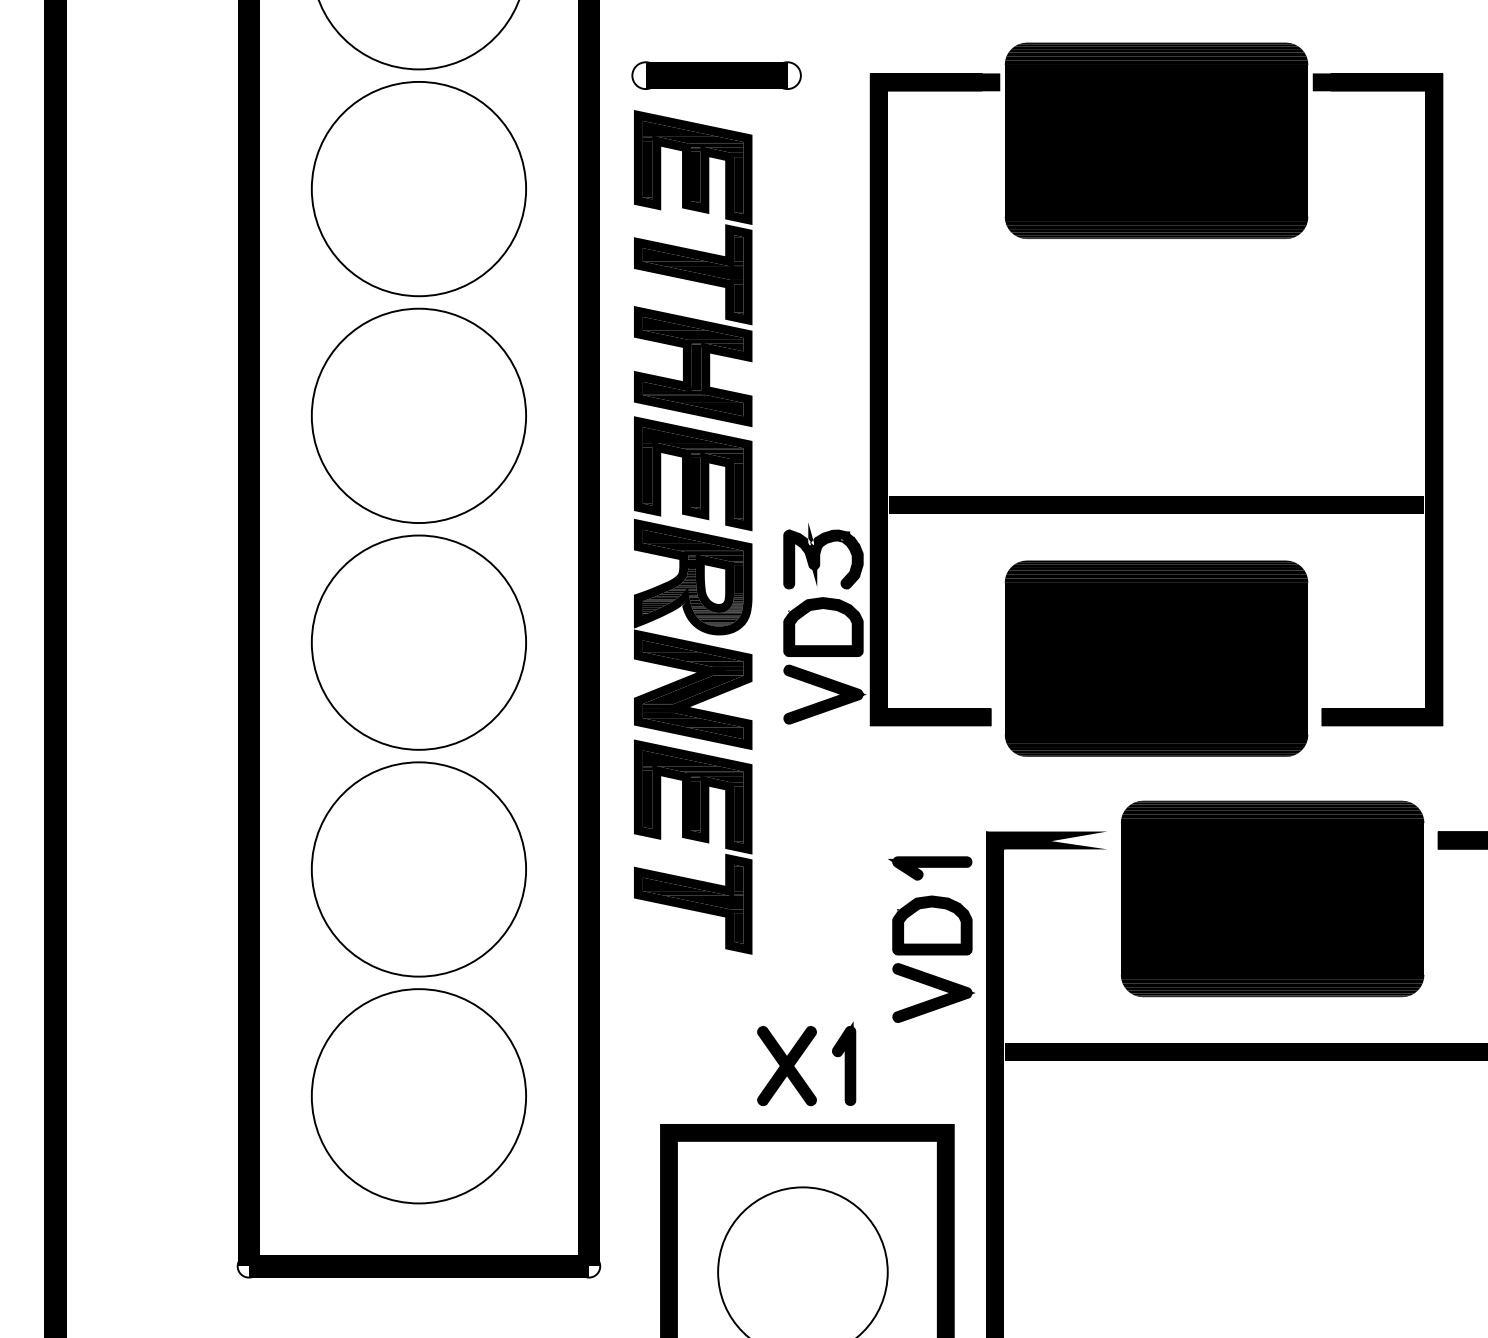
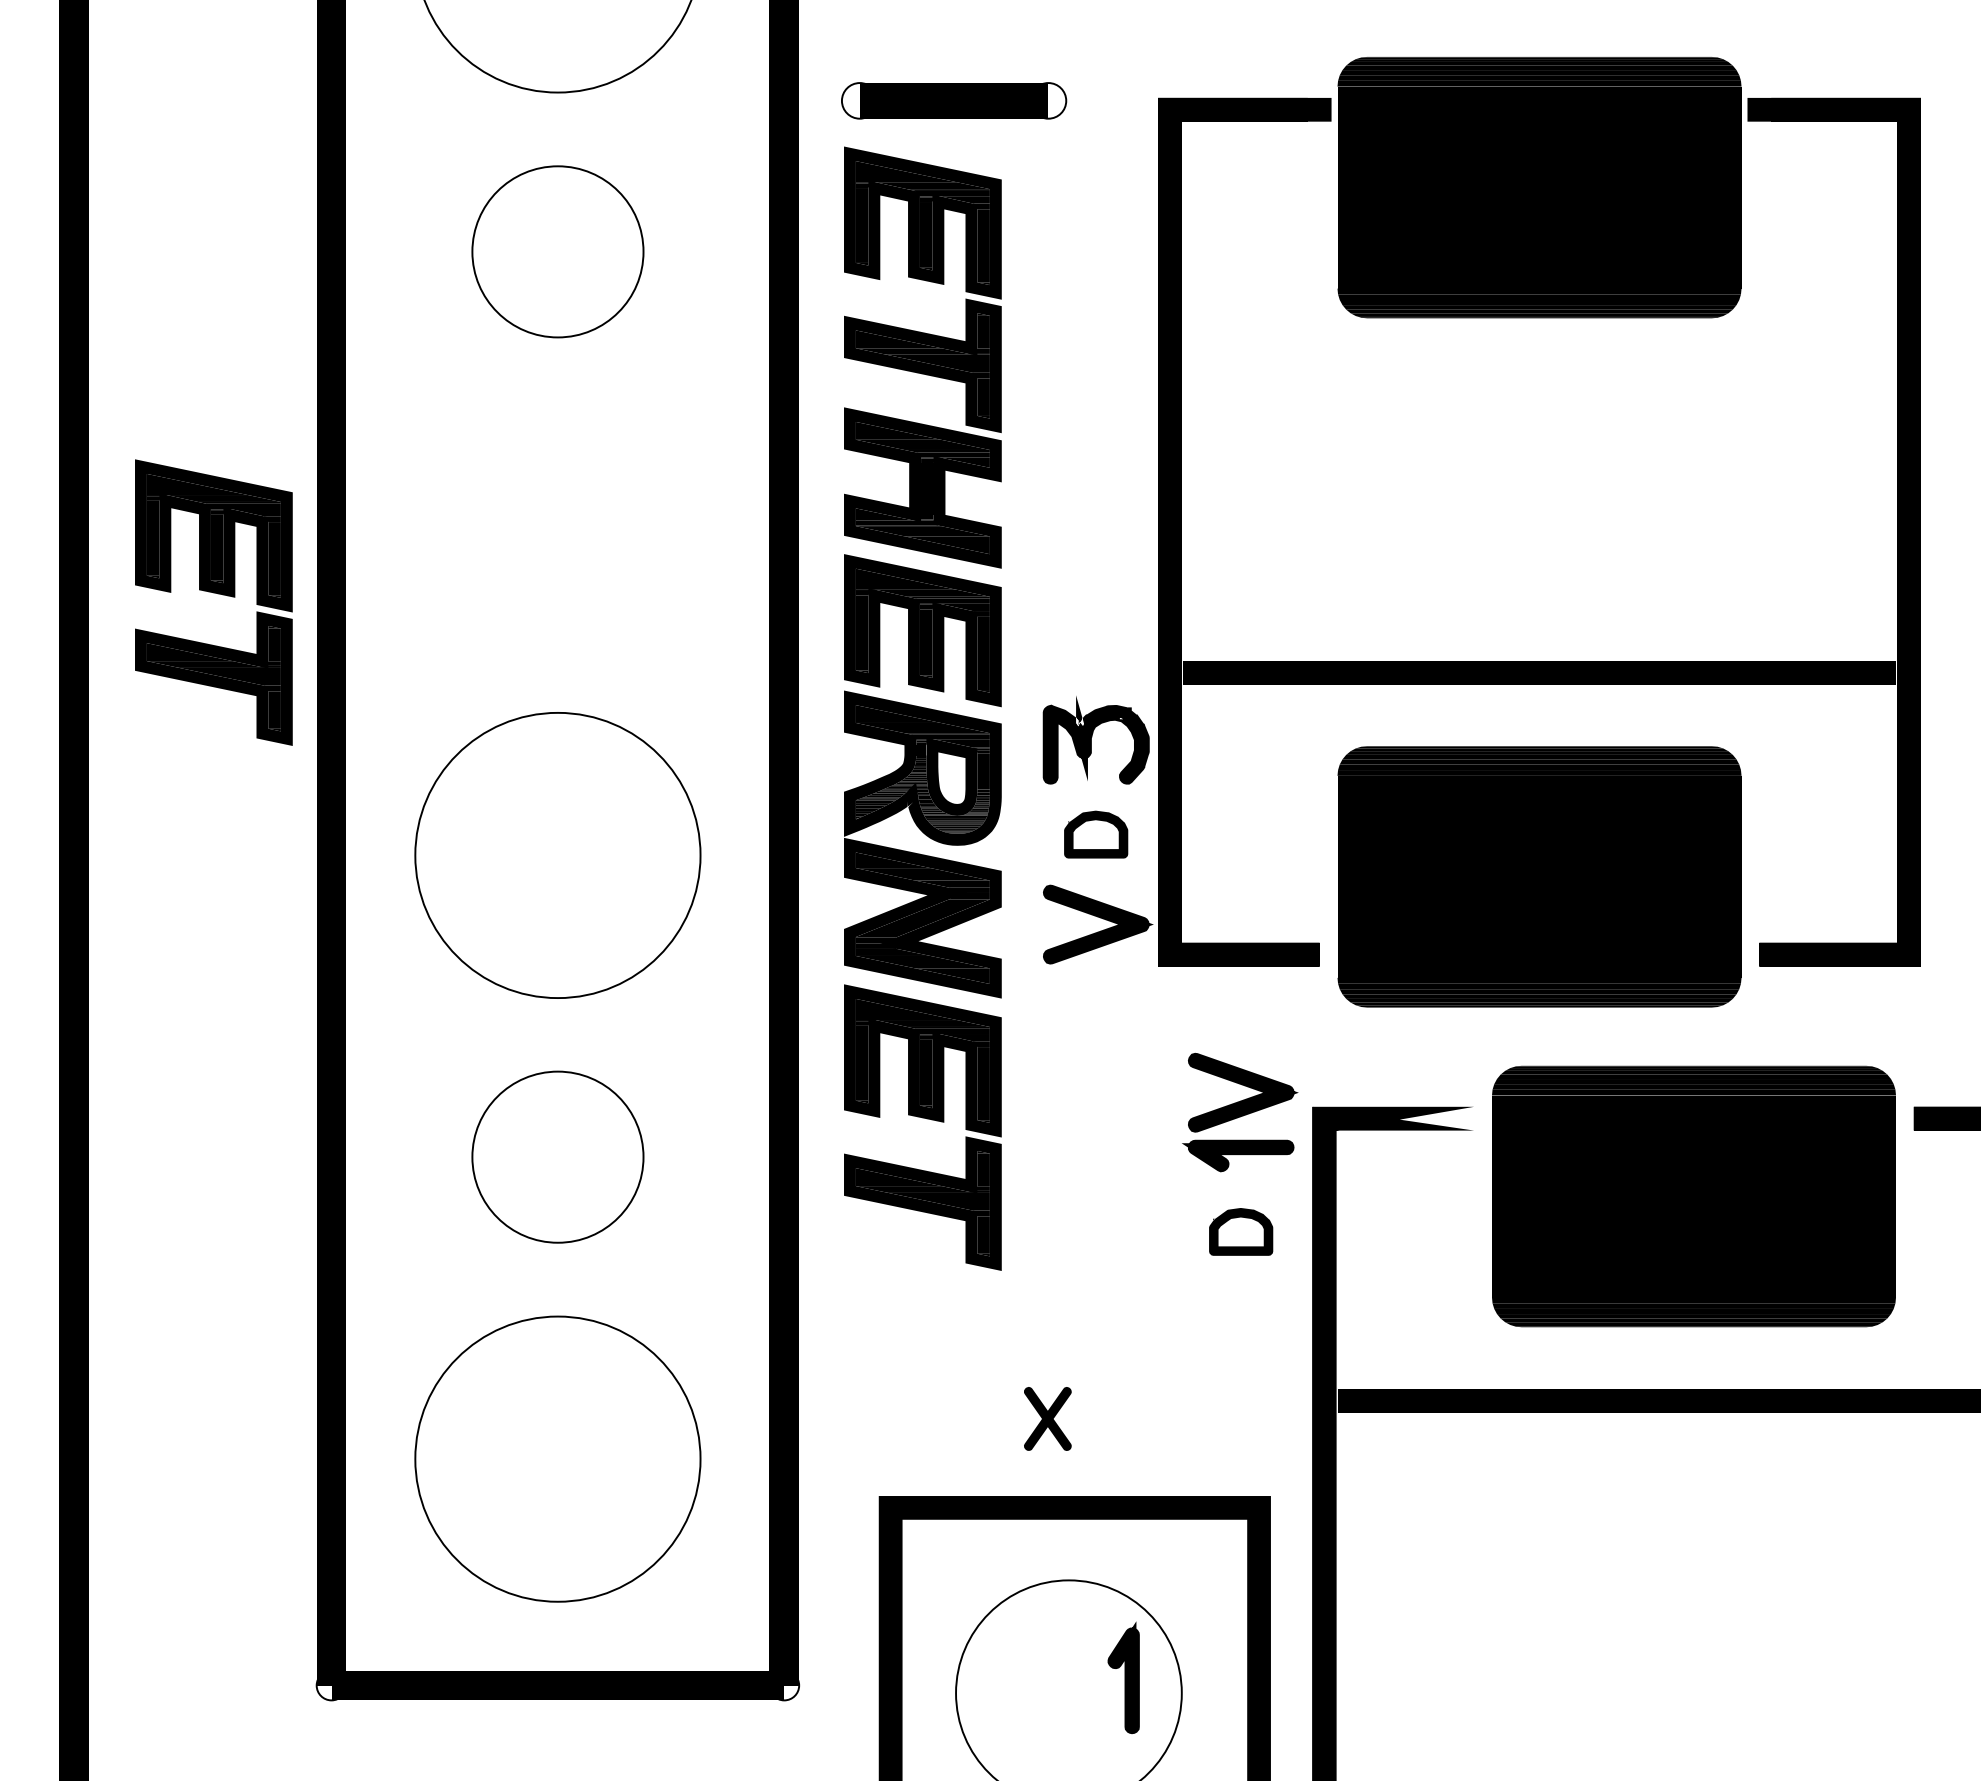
part: (418, 188) -> (557, 251), size x0.6
part: (418, 415) -> (557, 553), removed
part: (160, 445) -> (213, 593), added
part: (822, 626) -> (1095, 834), size x0.6
part: (418, 868) -> (557, 1156), size x0.6
part: (931, 925) -> (1240, 1231), size x0.6
part: (934, 988) -> (1244, 1086), moved
part: (843, 1063) -> (1123, 1677), moved
part: (786, 1065) -> (1047, 1418), size x0.6

